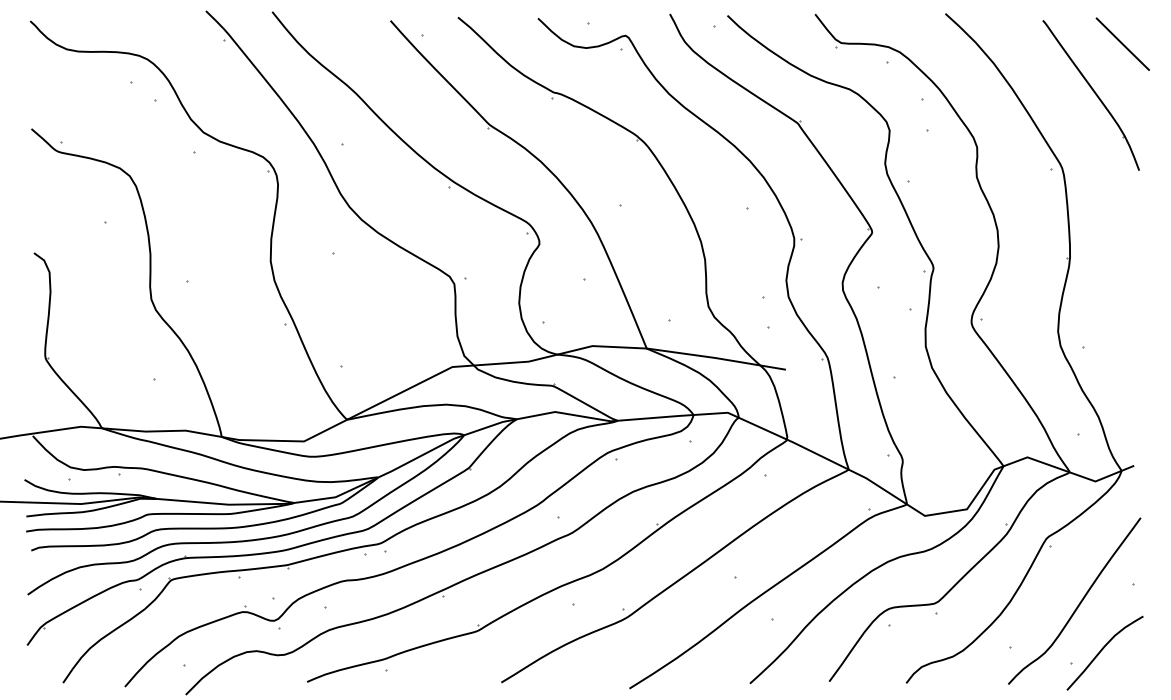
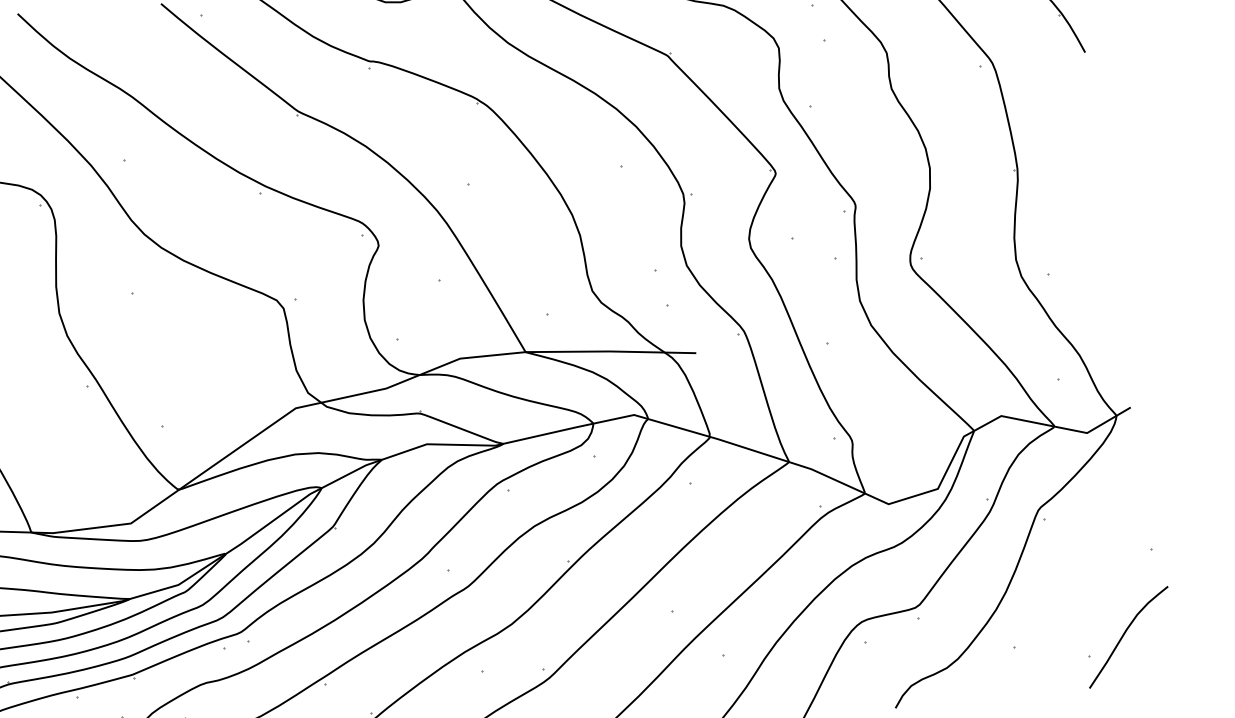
curve: (1079, 602) -> (1089, 581), removed

